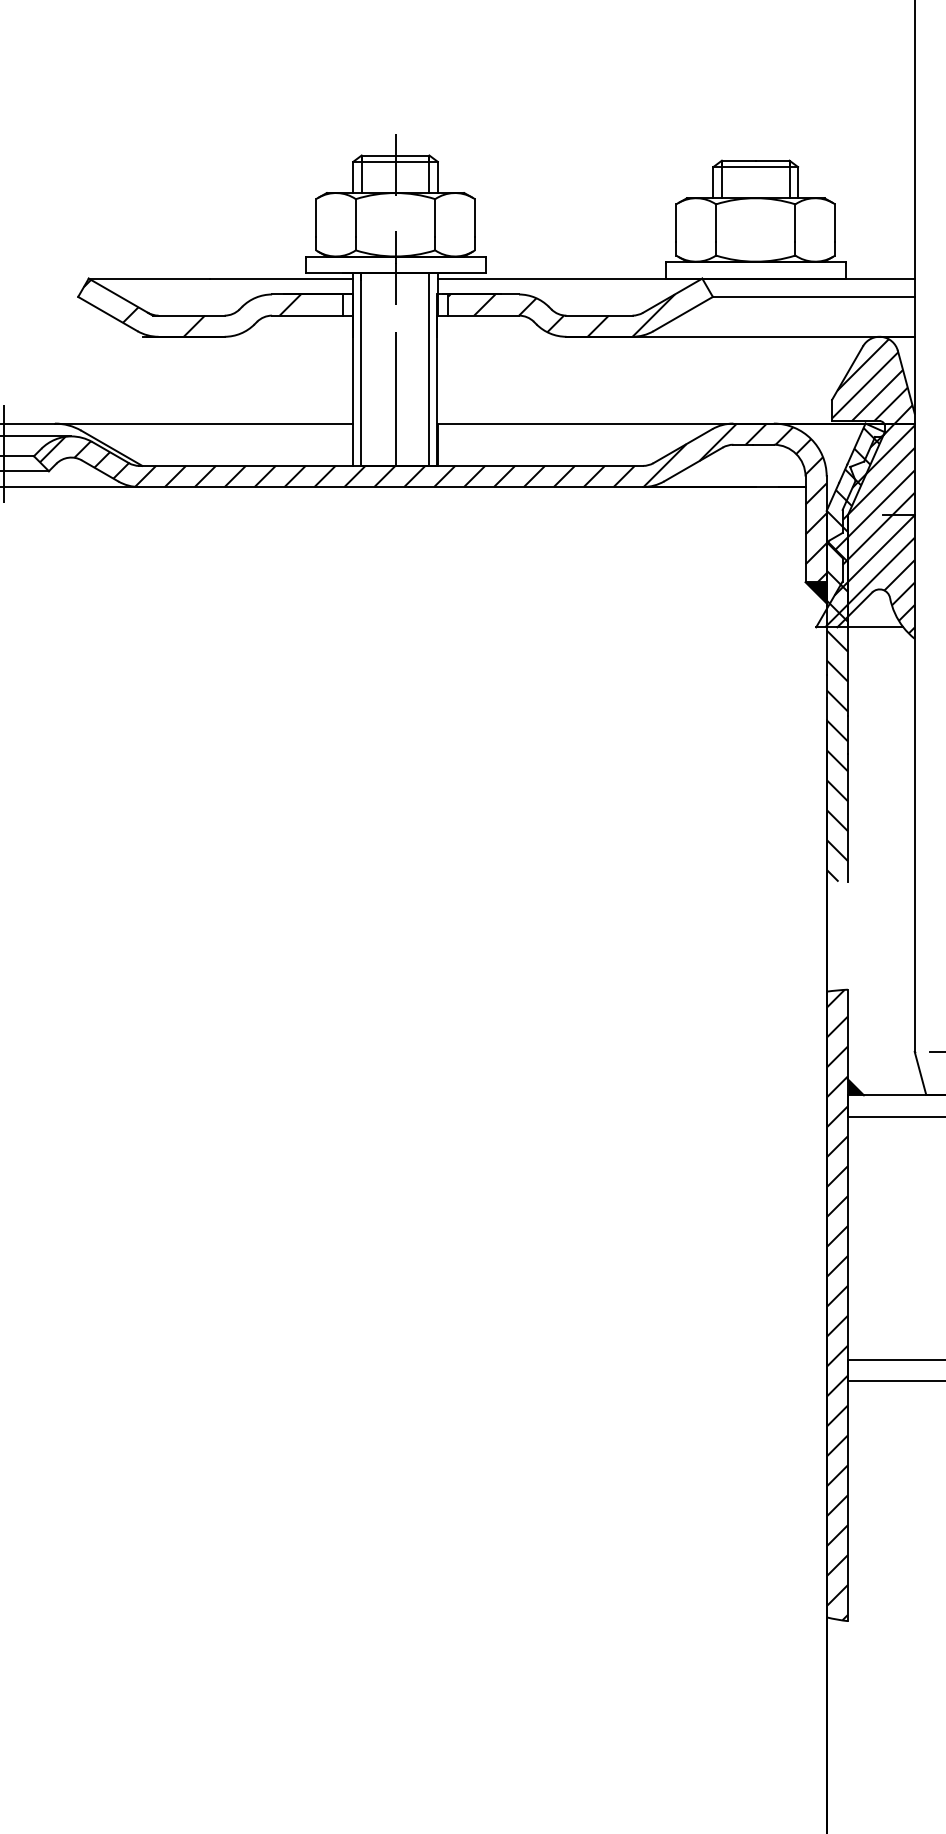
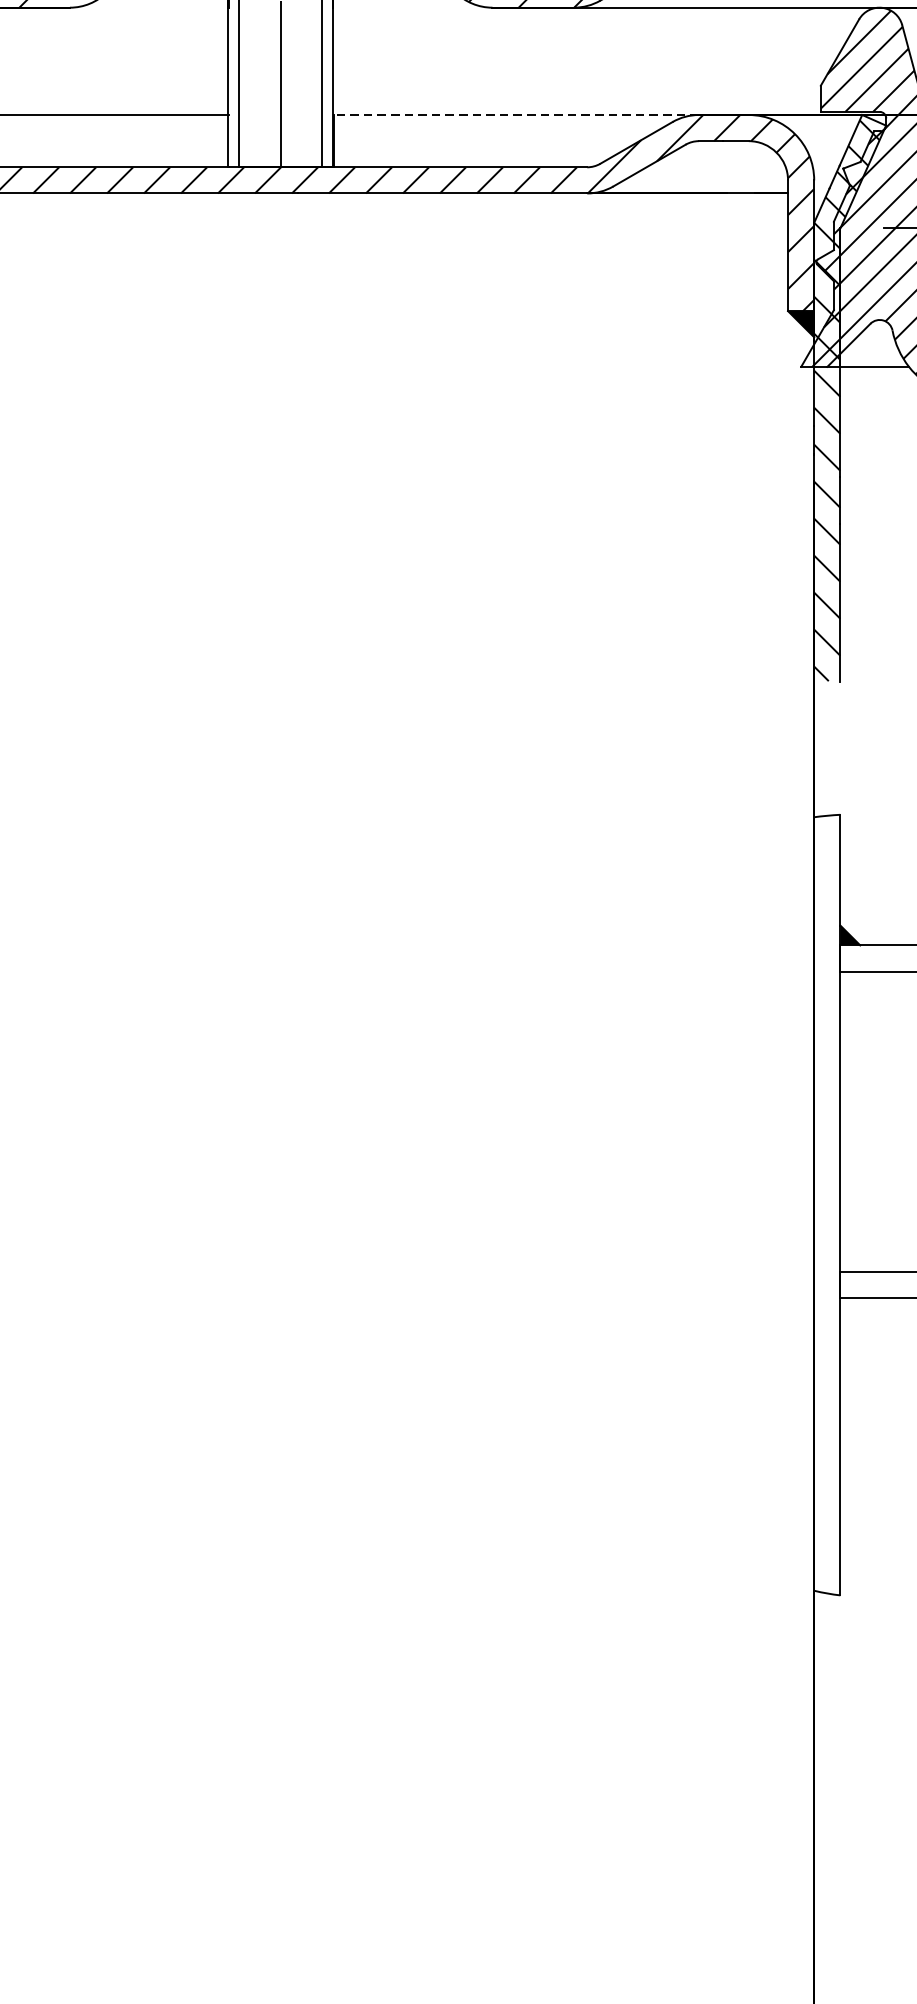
line: (585, 423) -> (516, 114), solid -> dashed
hatch: (836, 1305) -> (826, 1205), removed

